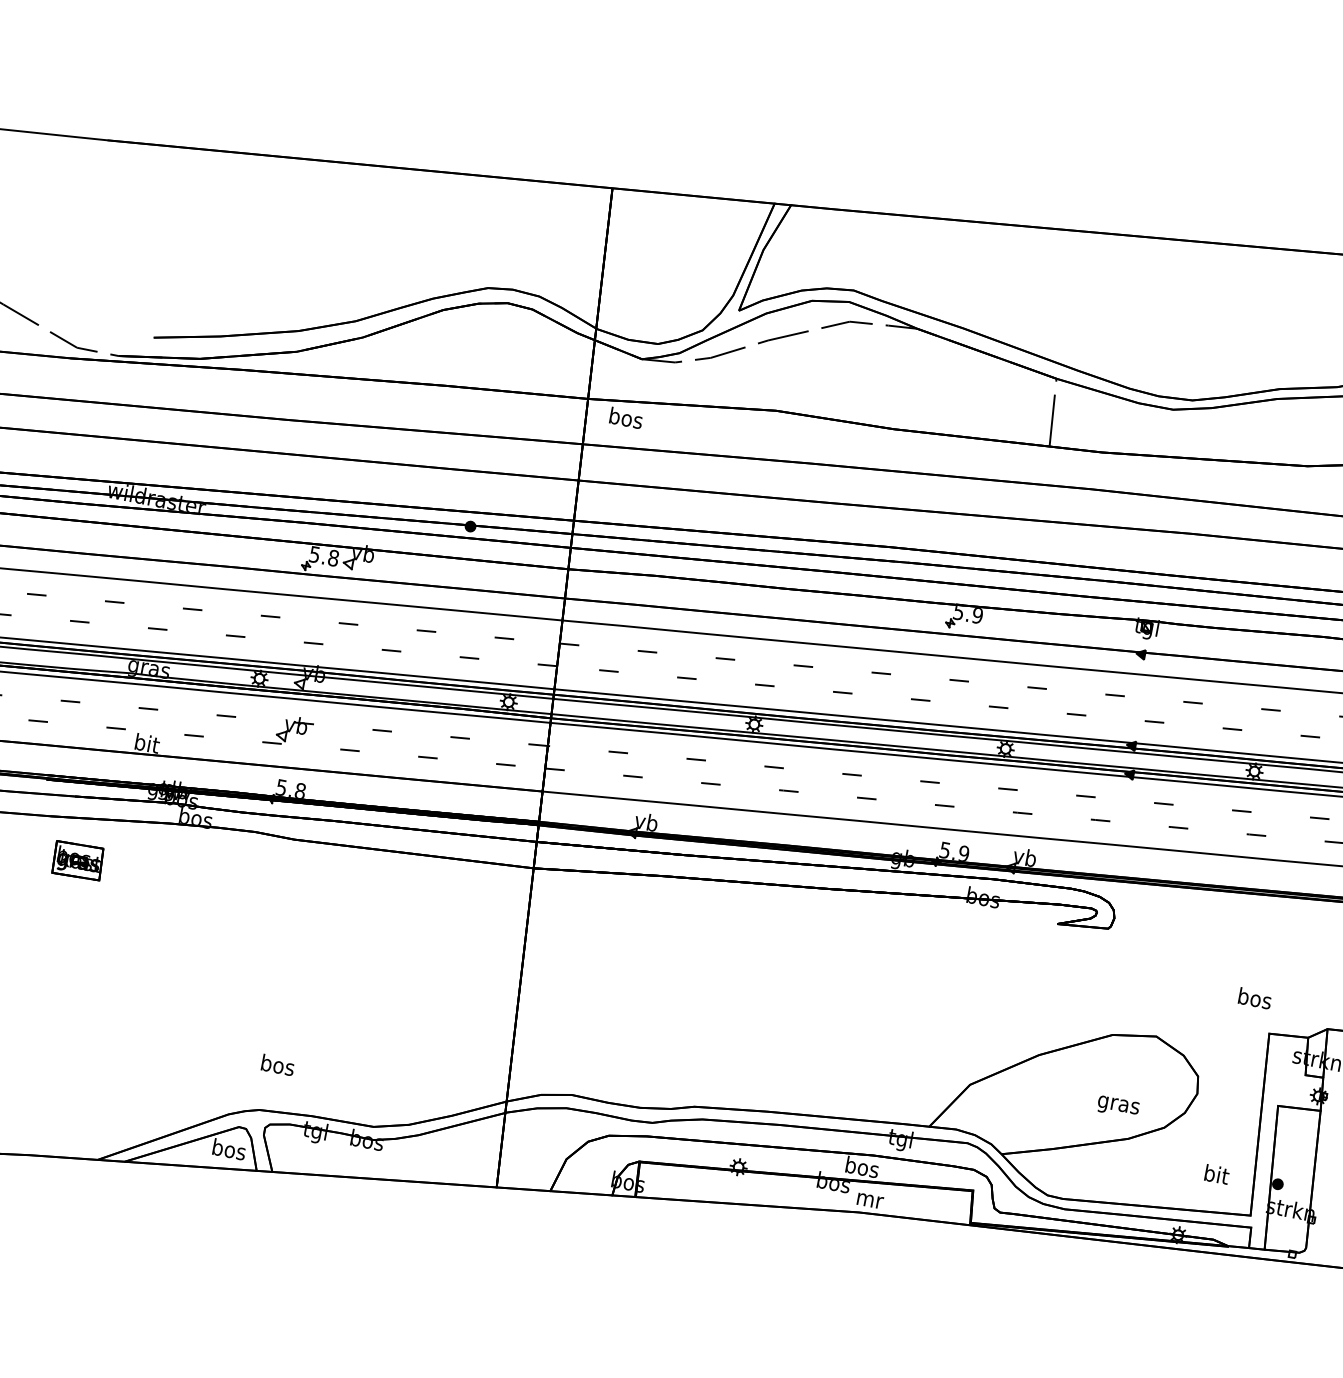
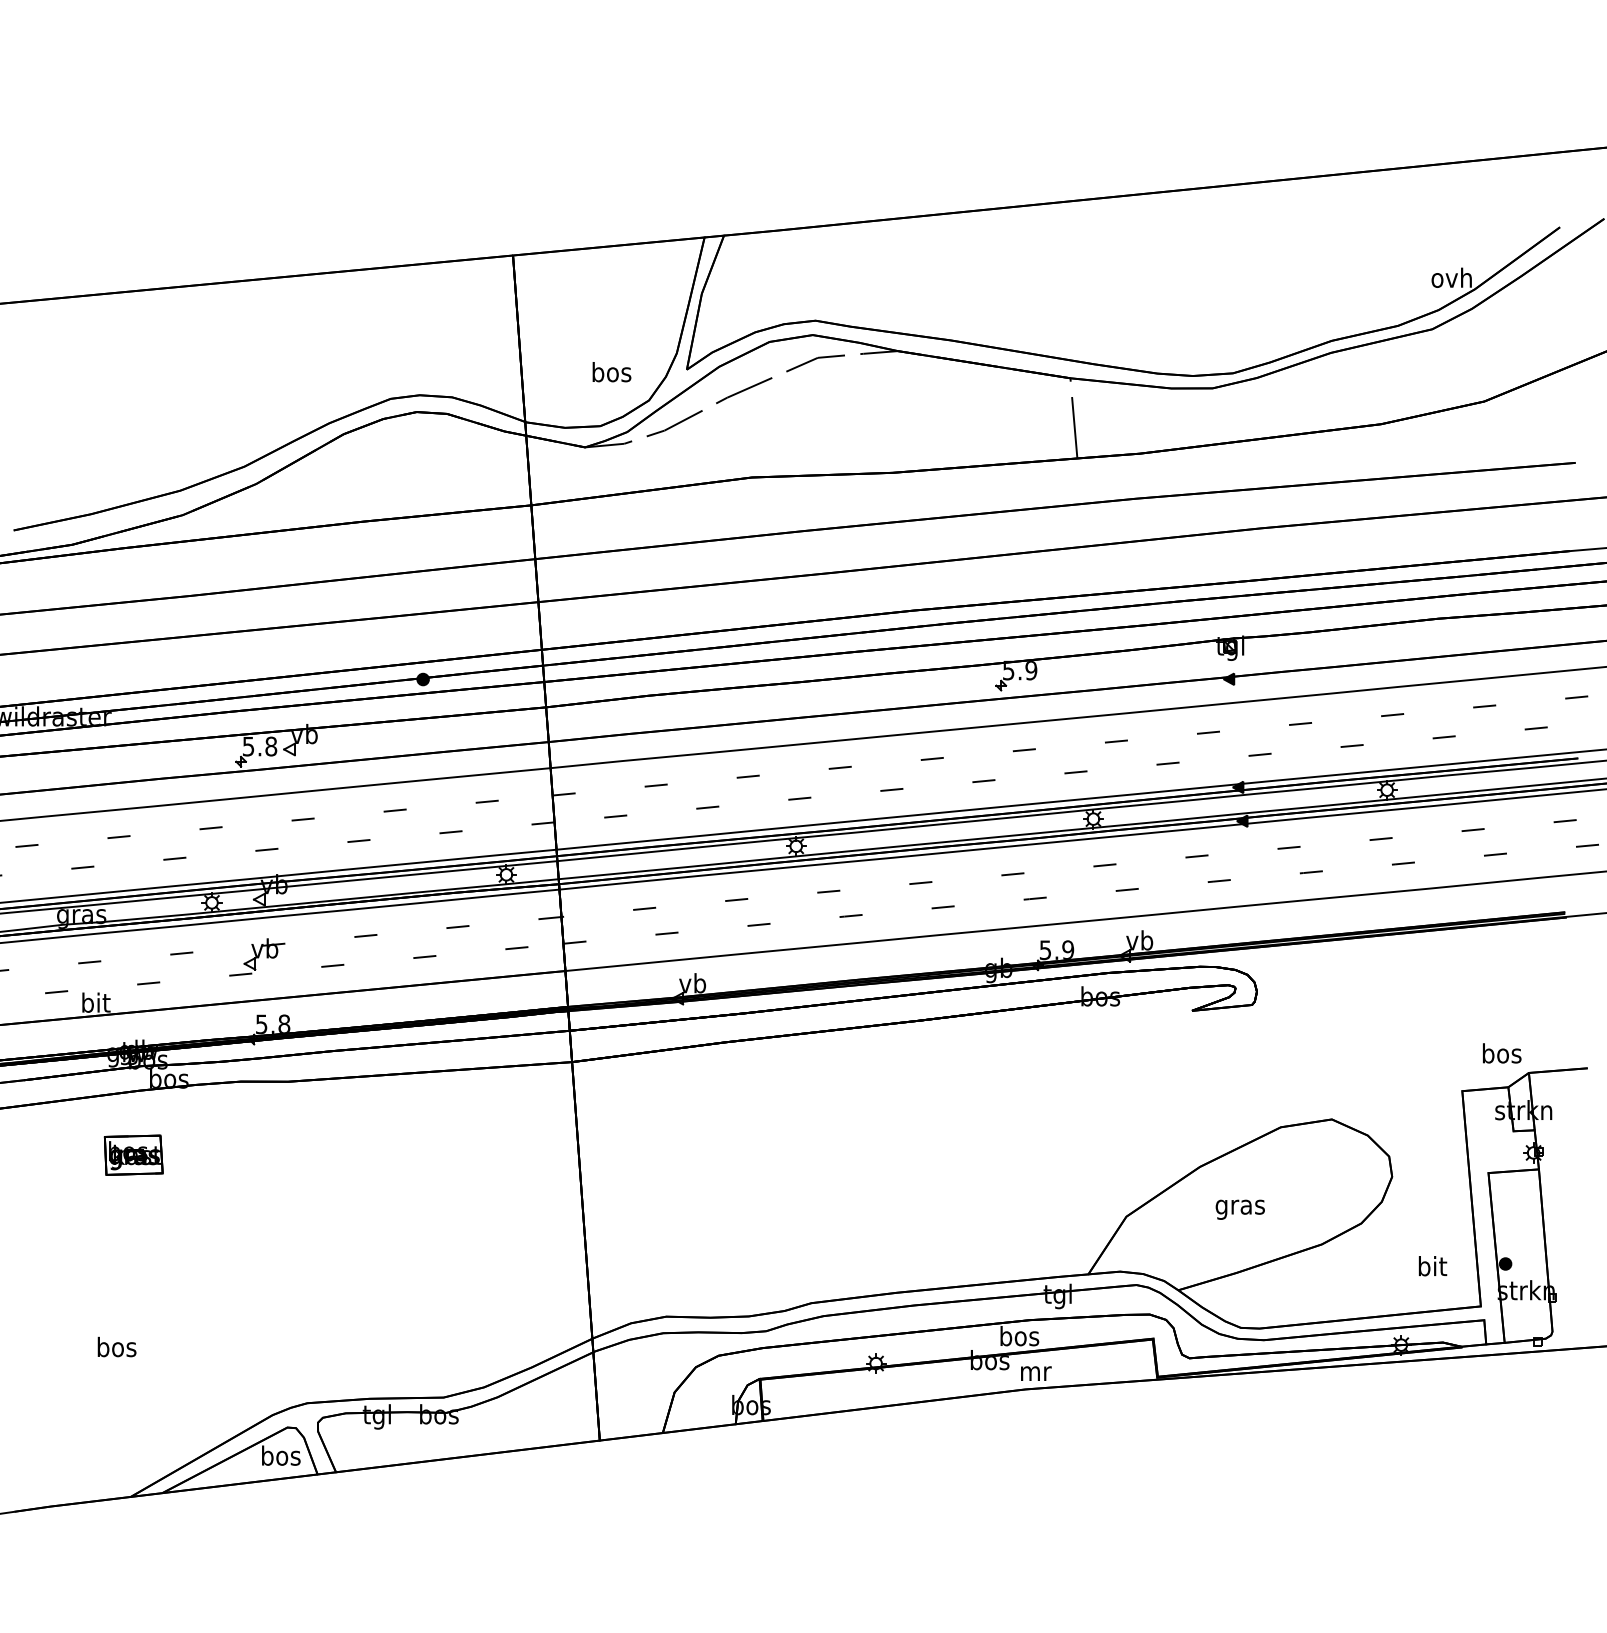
text: (625, 418) -> (611, 372), moved
part: (78, 860) -> (133, 1154), moved
text: (1255, 998) -> (1502, 1053), moved
text: (277, 1064) -> (116, 1346), moved
text: (1117, 1106) -> (1239, 1209), moved

